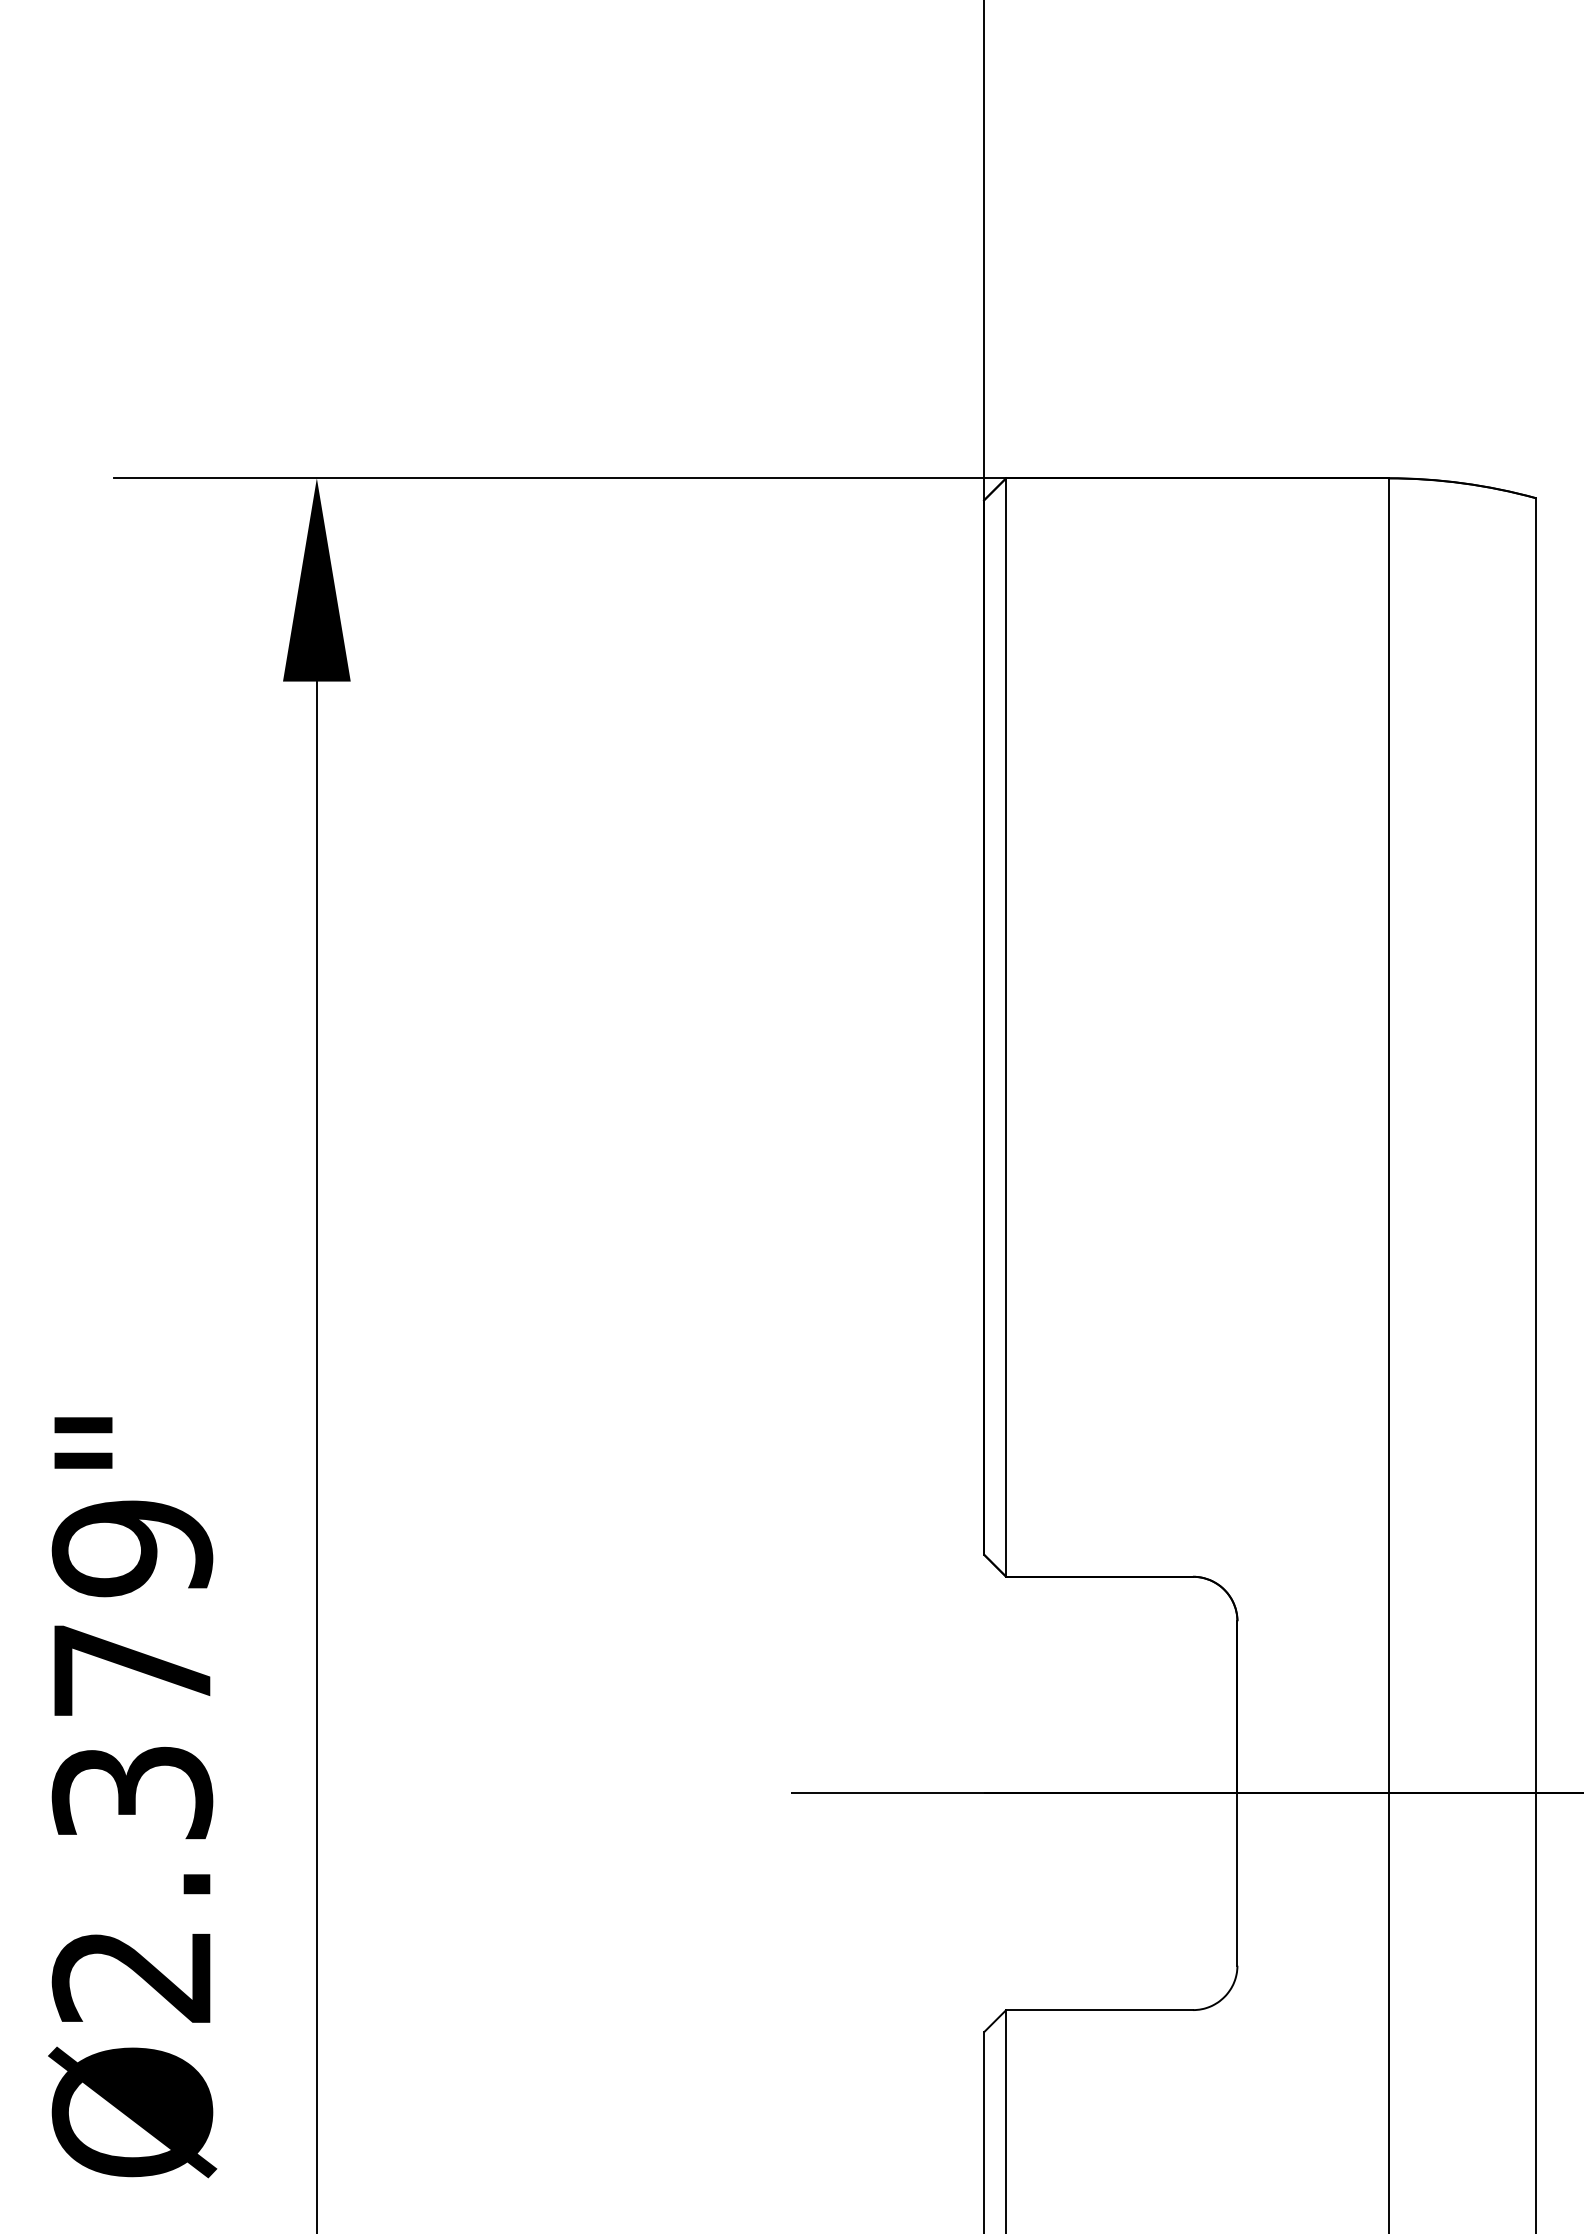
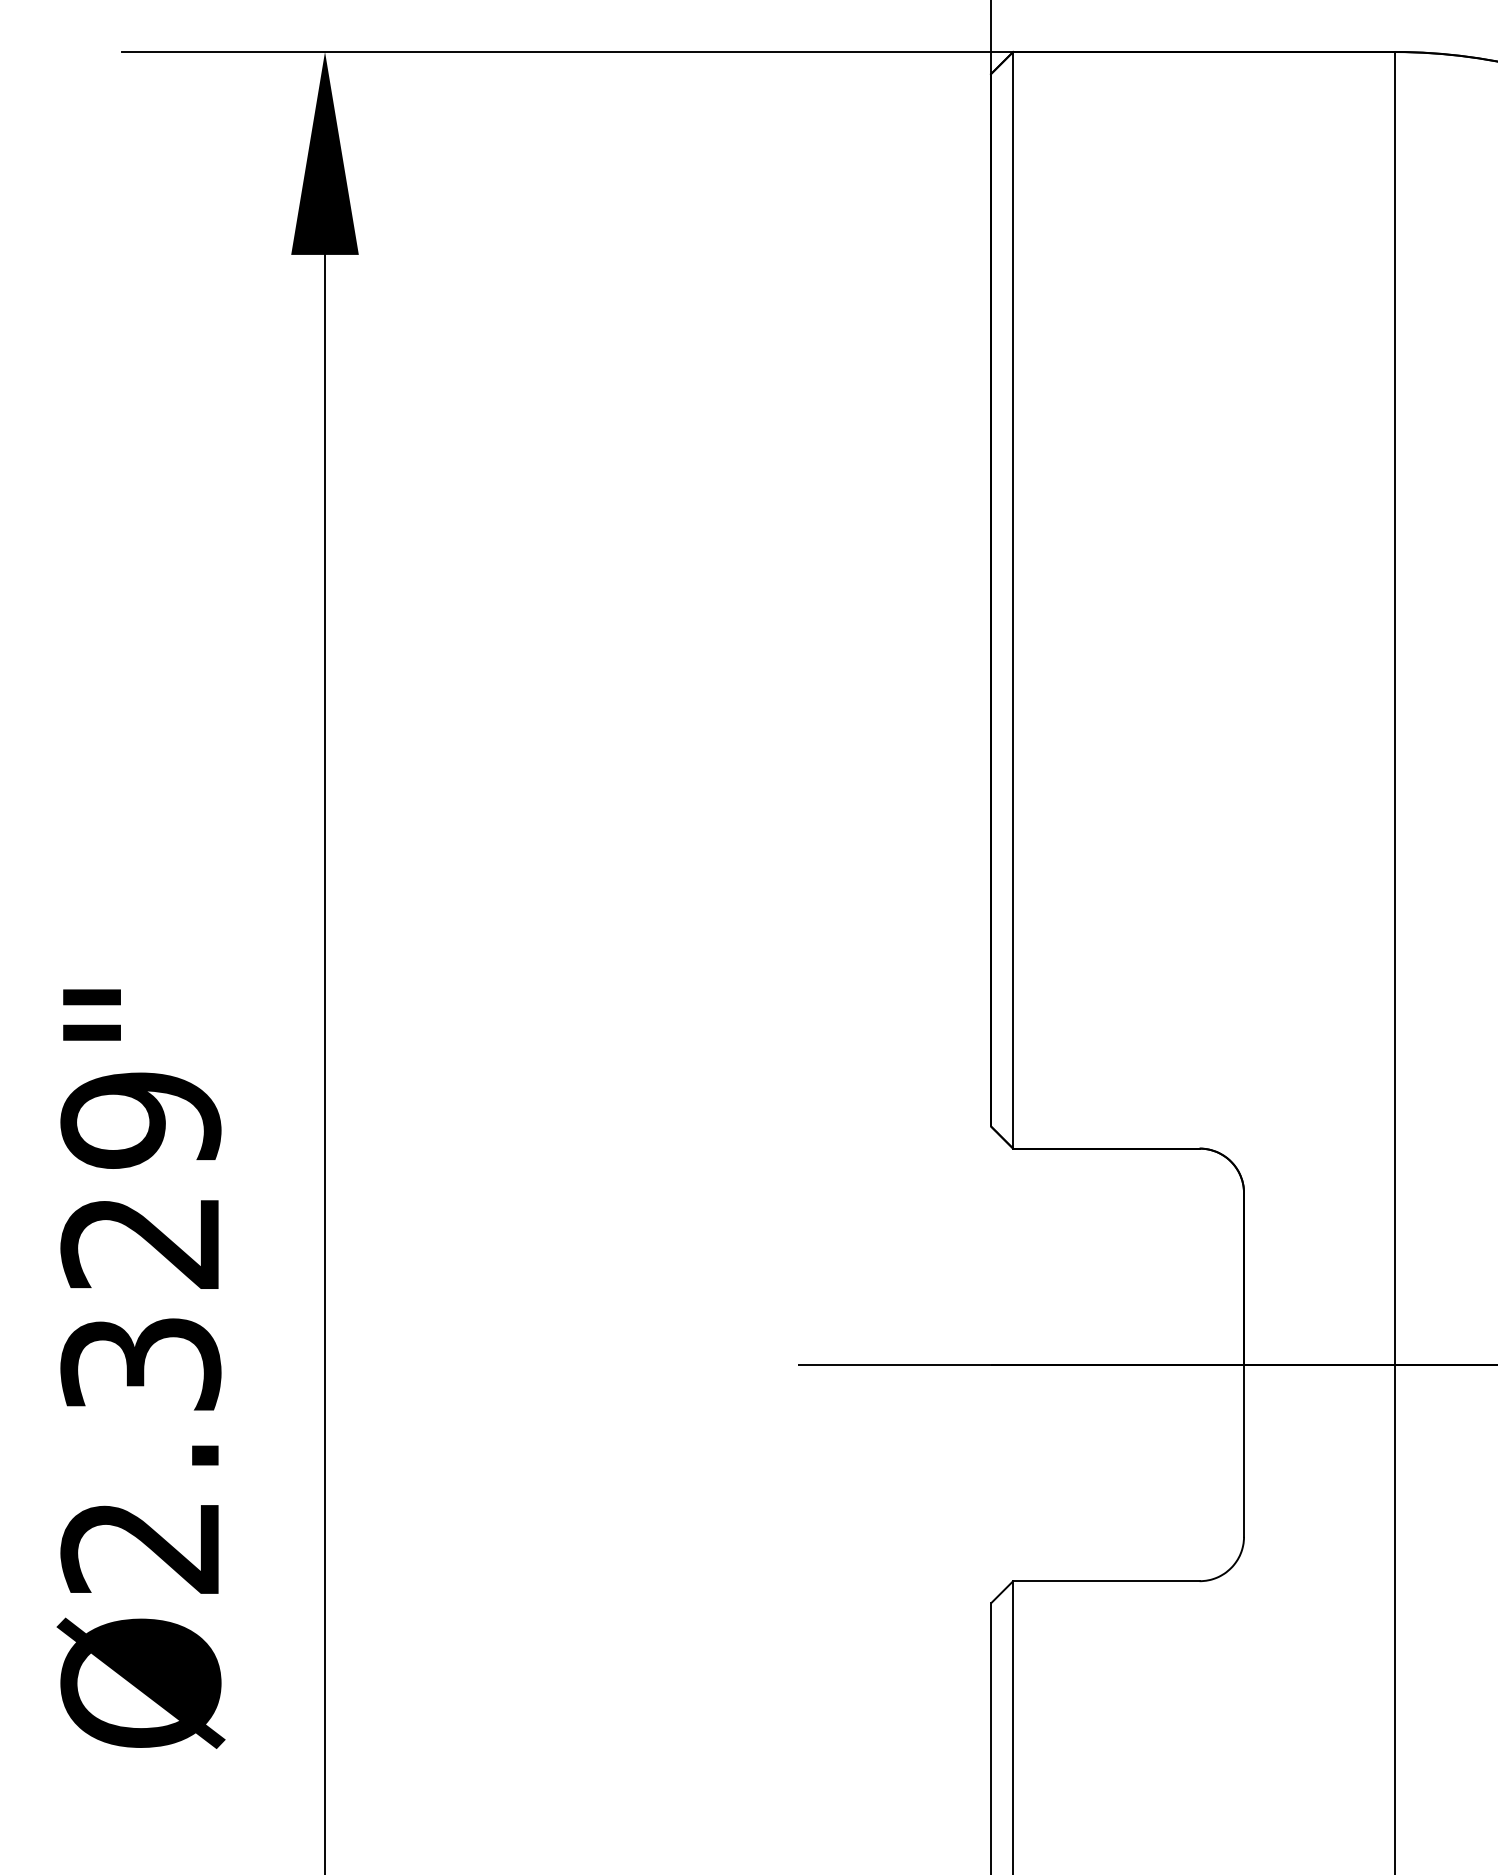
text: (130, 1671) -> (138, 1243), Ø2.379" -> Ø2.329"

